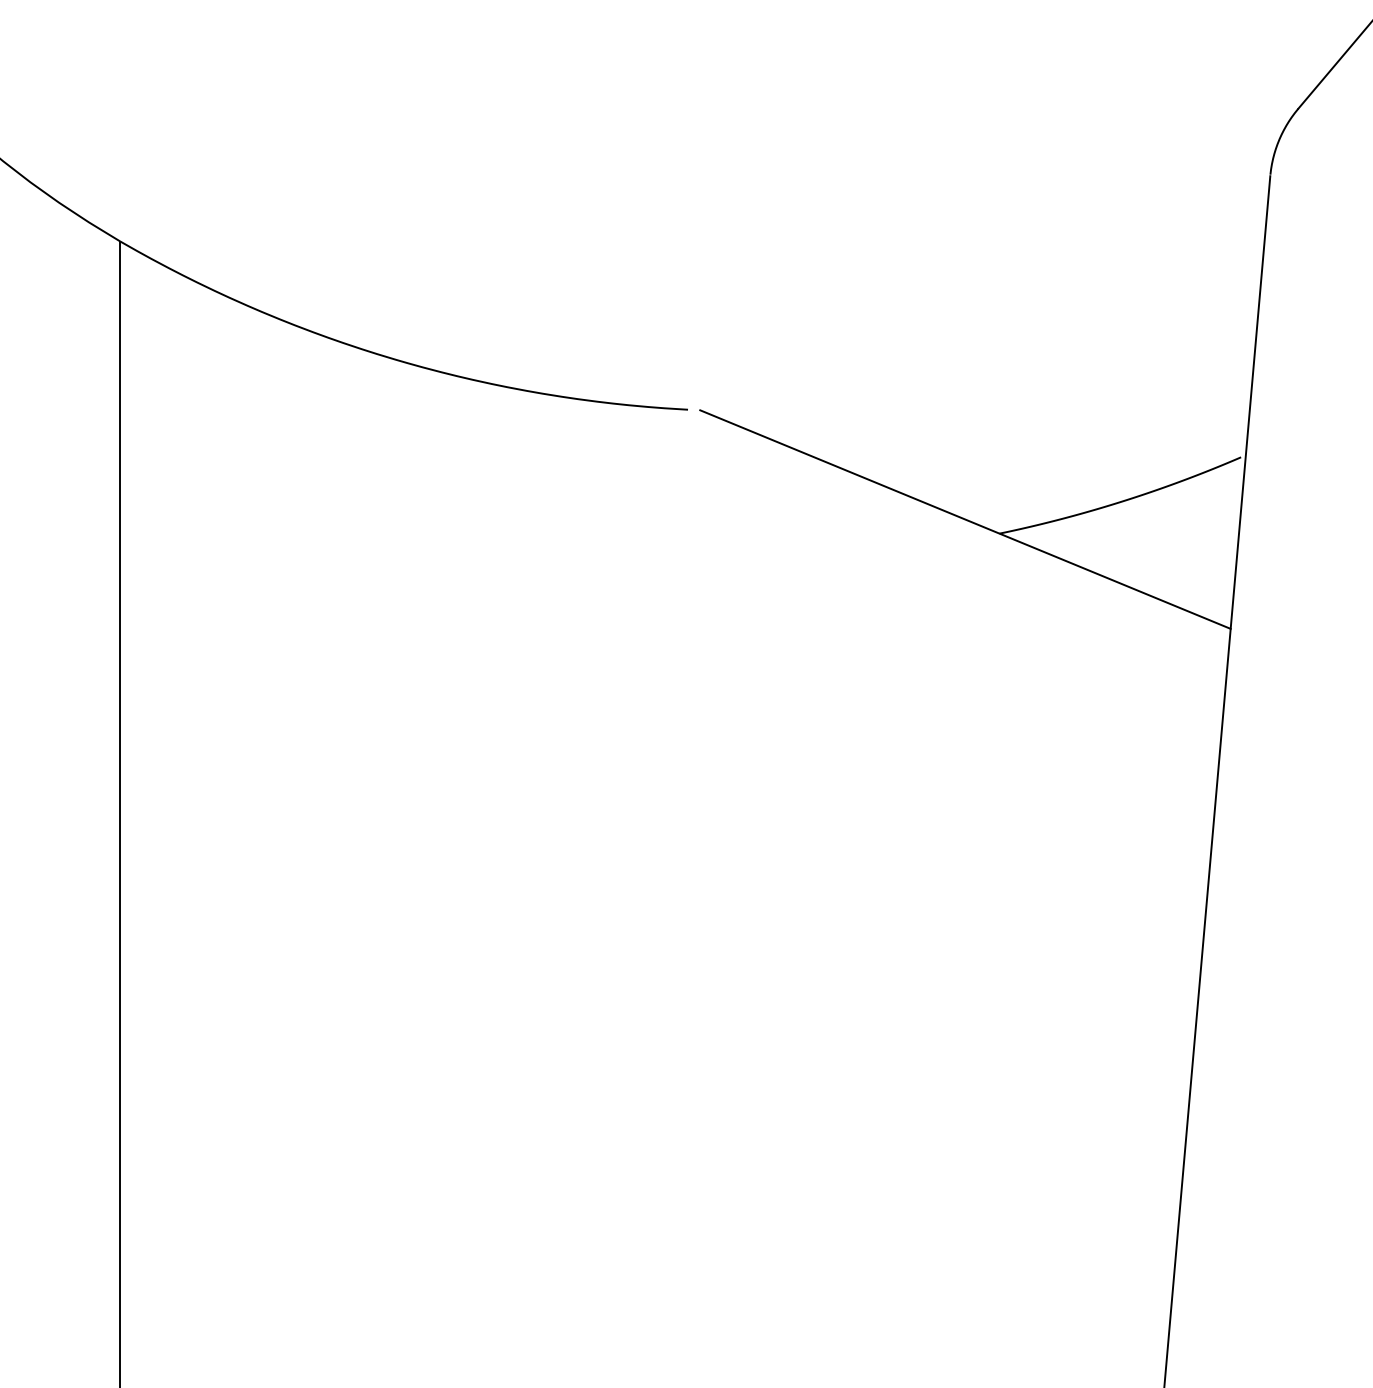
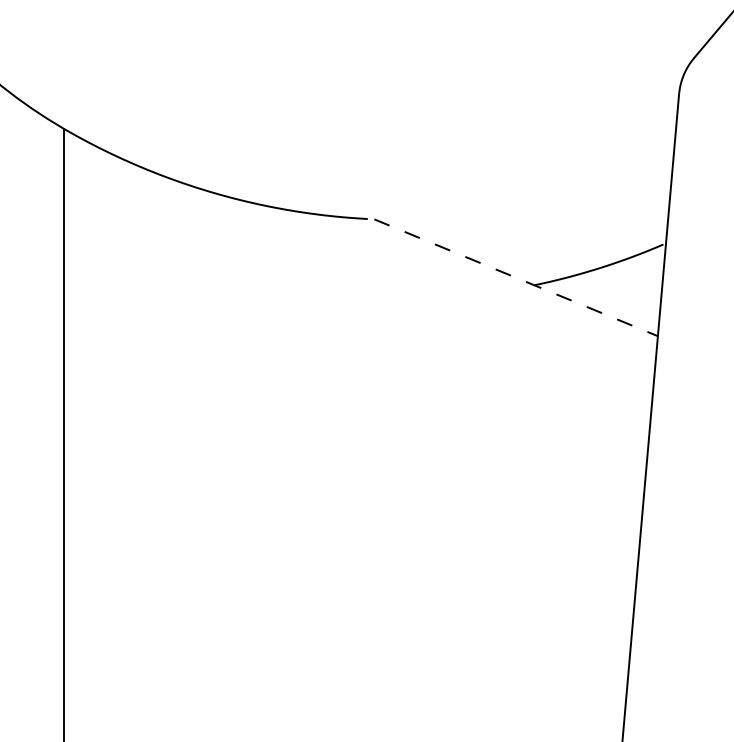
line: (966, 519) -> (516, 277), solid -> dashed

